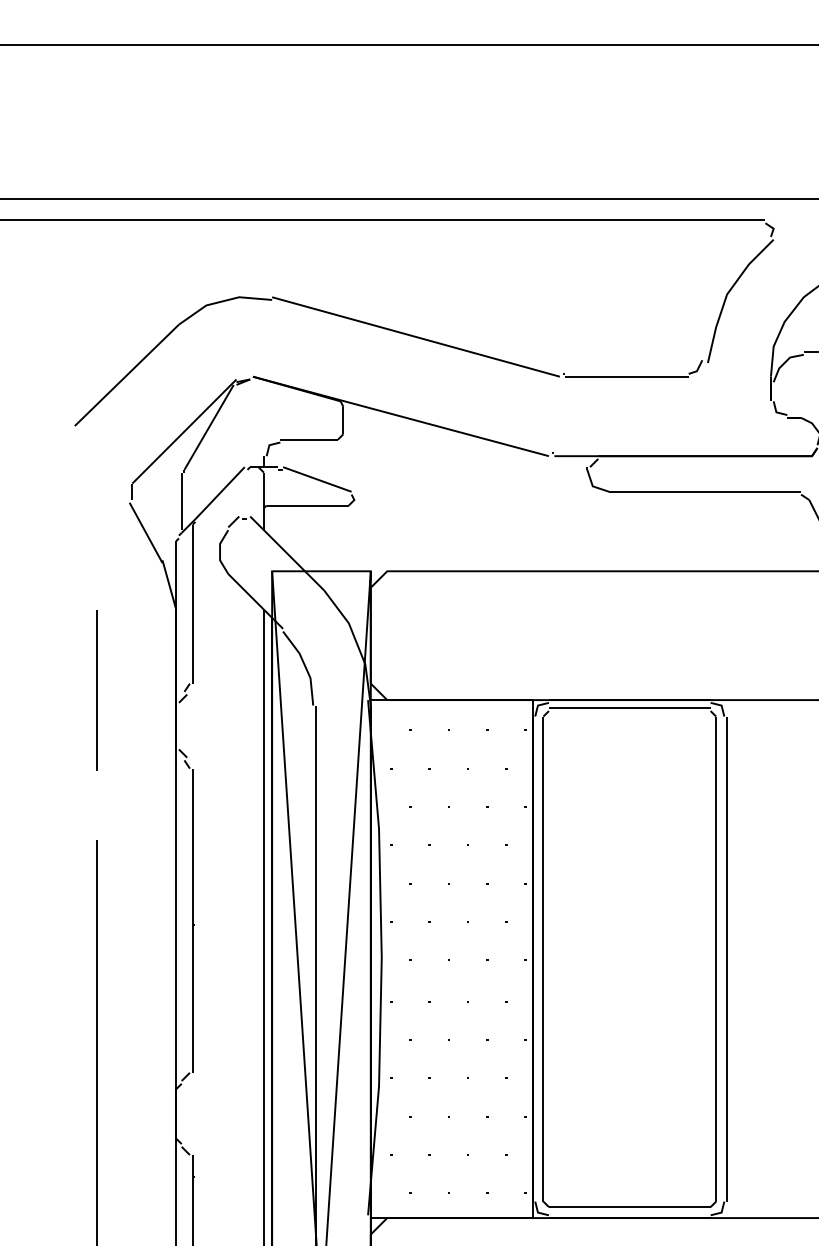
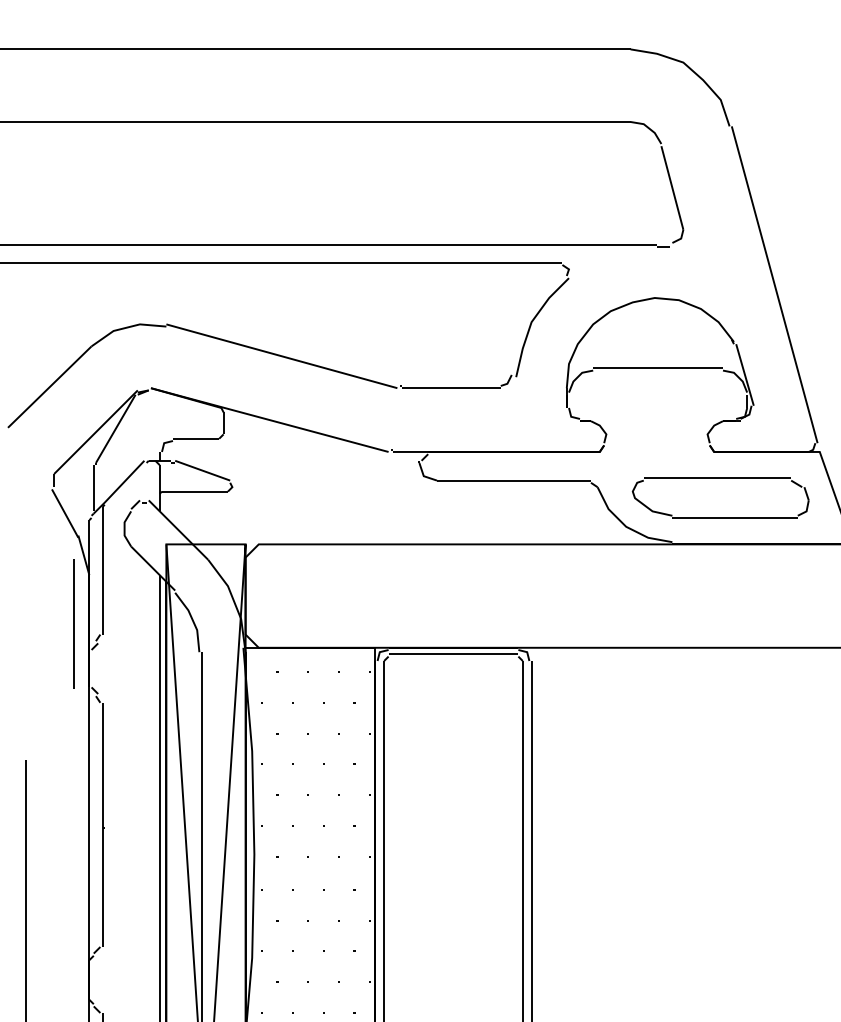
line: (96, 689) -> (73, 623), moved

